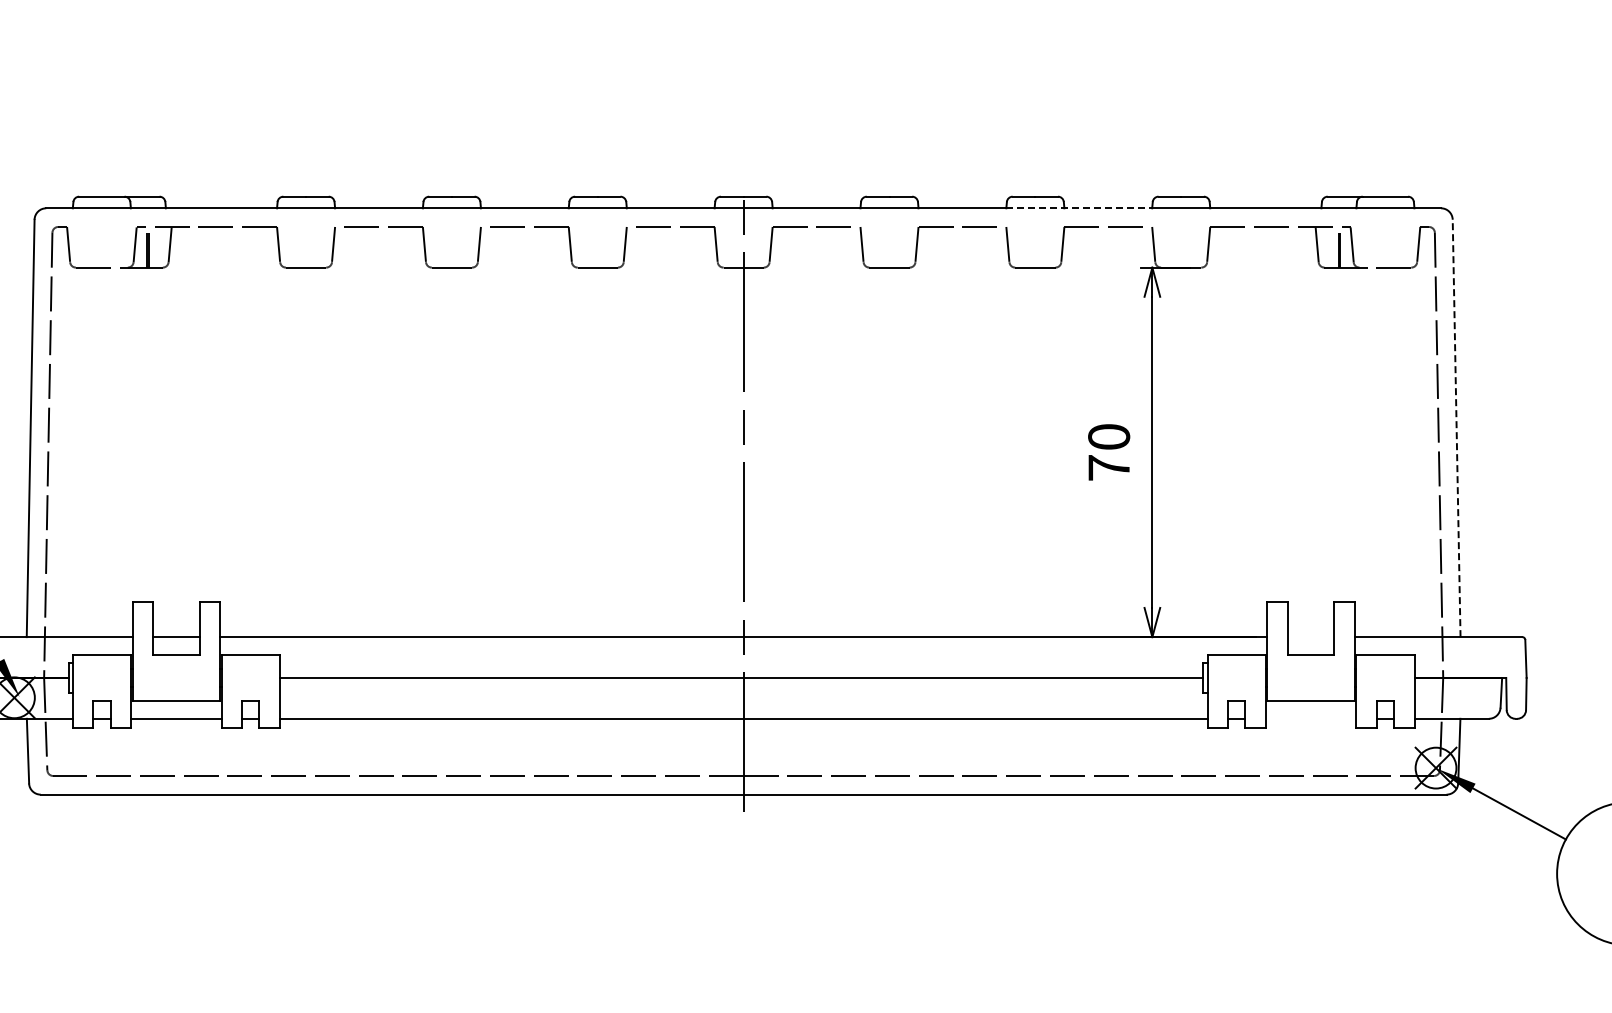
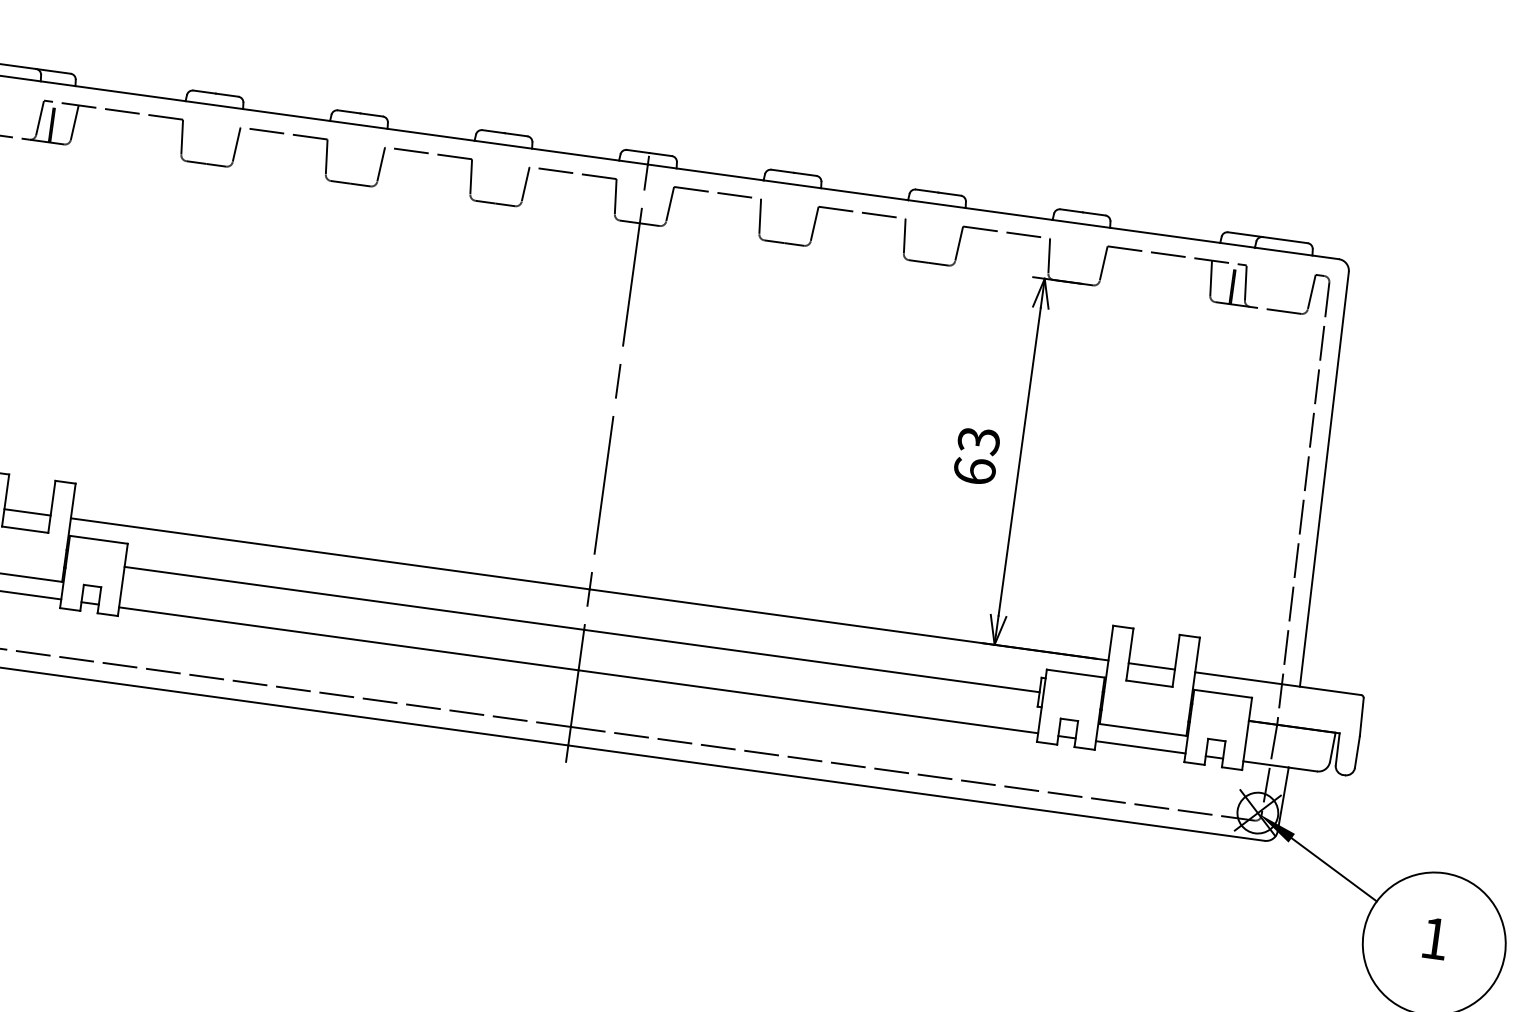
line: (1079, 208) -> (980, 210), dashed -> solid
line: (1456, 428) -> (1324, 479), dashed -> solid
text: (1109, 452) -> (977, 456), 70 -> 63
line: (1310, 637) -> (1151, 666), added
line: (1310, 718) -> (1140, 746), added

